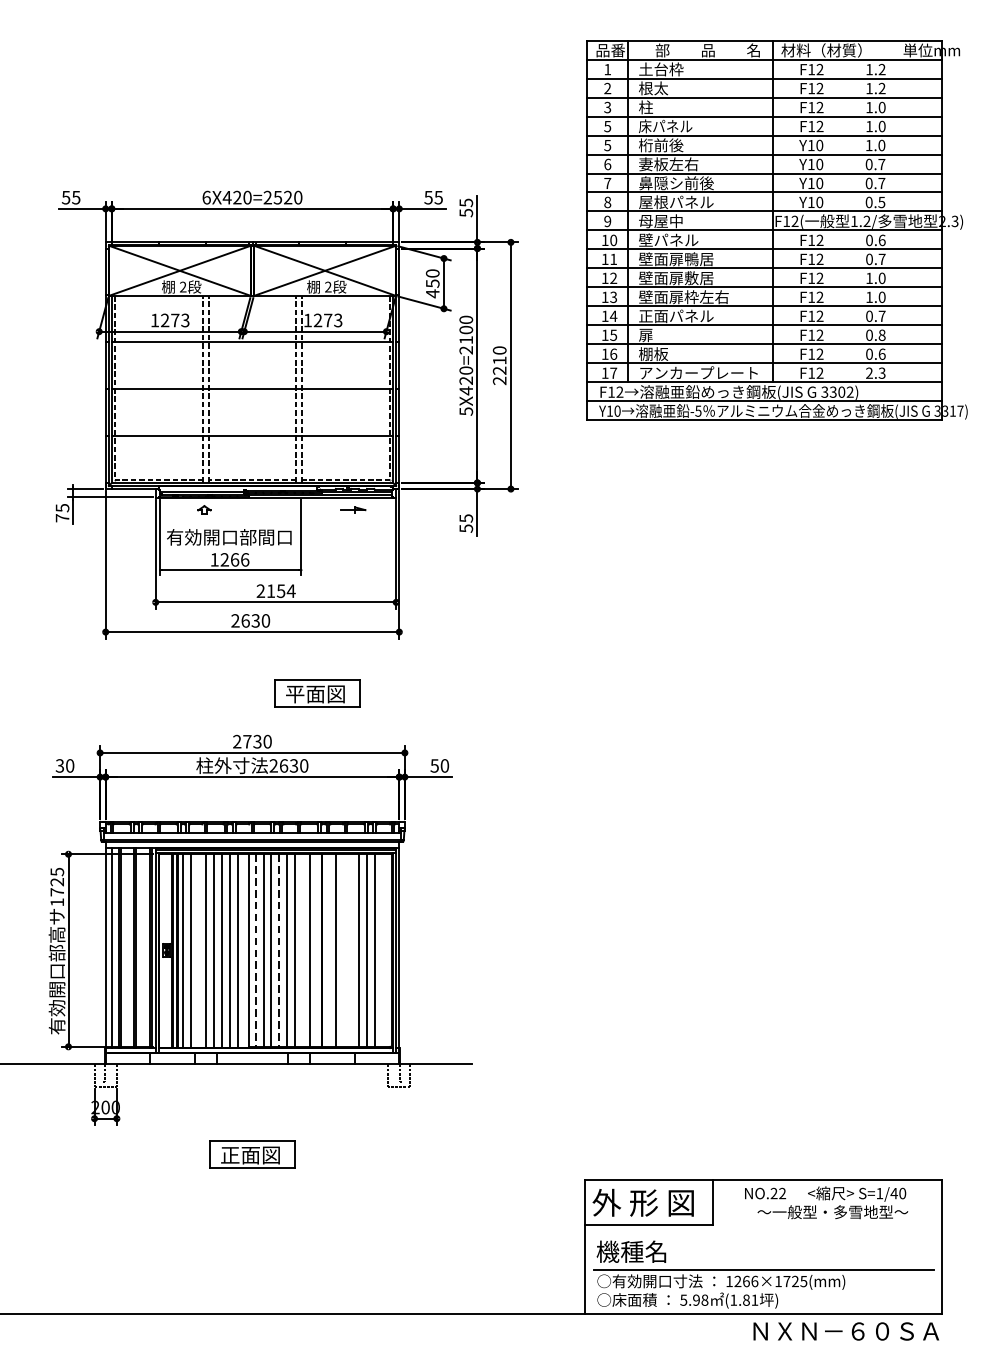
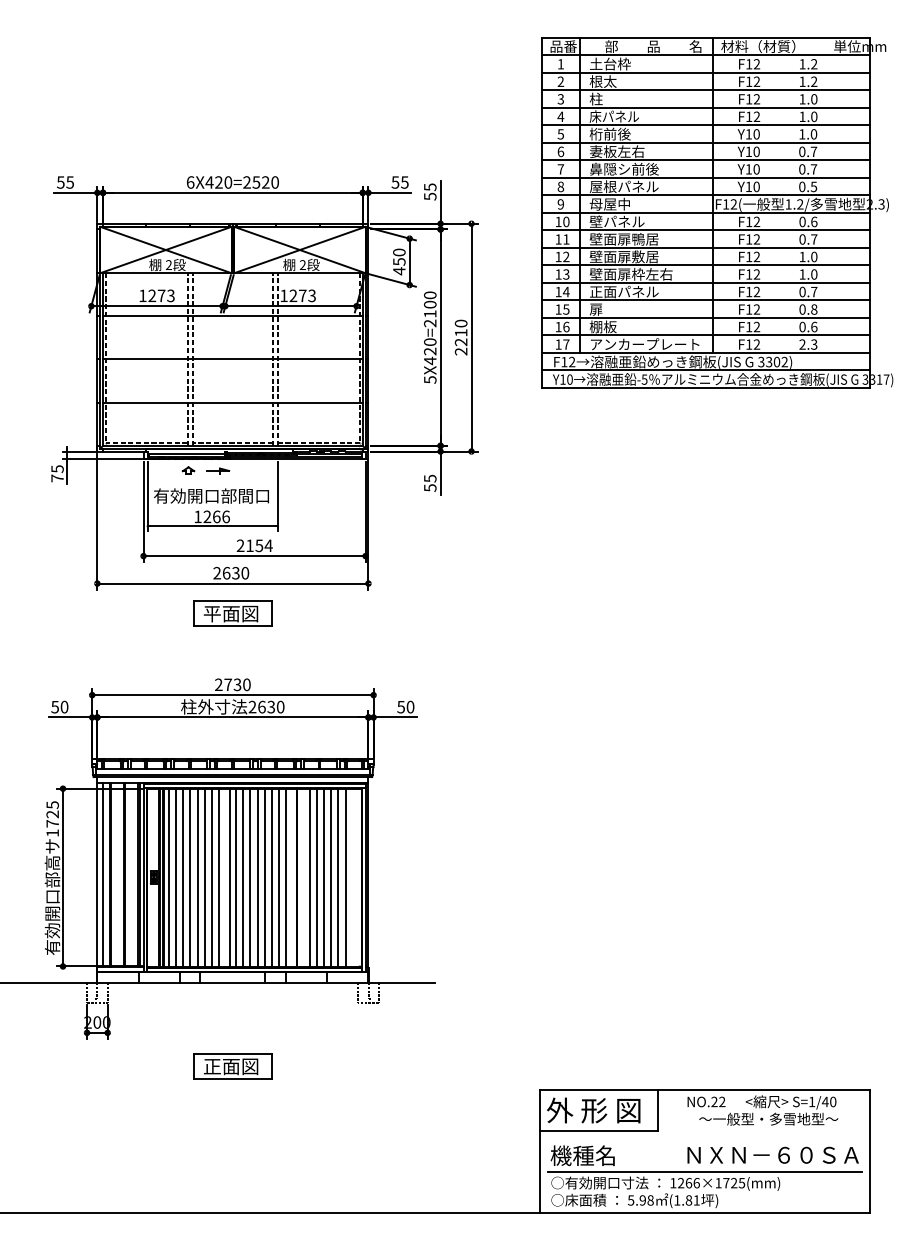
text: (607, 126) -> (560, 116), 5 -> 4
part: (353, 509) -> (218, 470), moved
part: (317, 693) -> (232, 613), moved
text: (59, 765) -> (54, 706), 30 -> 50
line: (198, 950) -> (183, 877), added
line: (255, 950) -> (235, 877), dashed -> solid
line: (279, 950) -> (257, 877), dashed -> solid
line: (302, 950) -> (279, 877), added
line: (343, 950) -> (316, 877), added
line: (351, 950) -> (324, 877), added
text: (845, 1330) -> (772, 1154), moved

